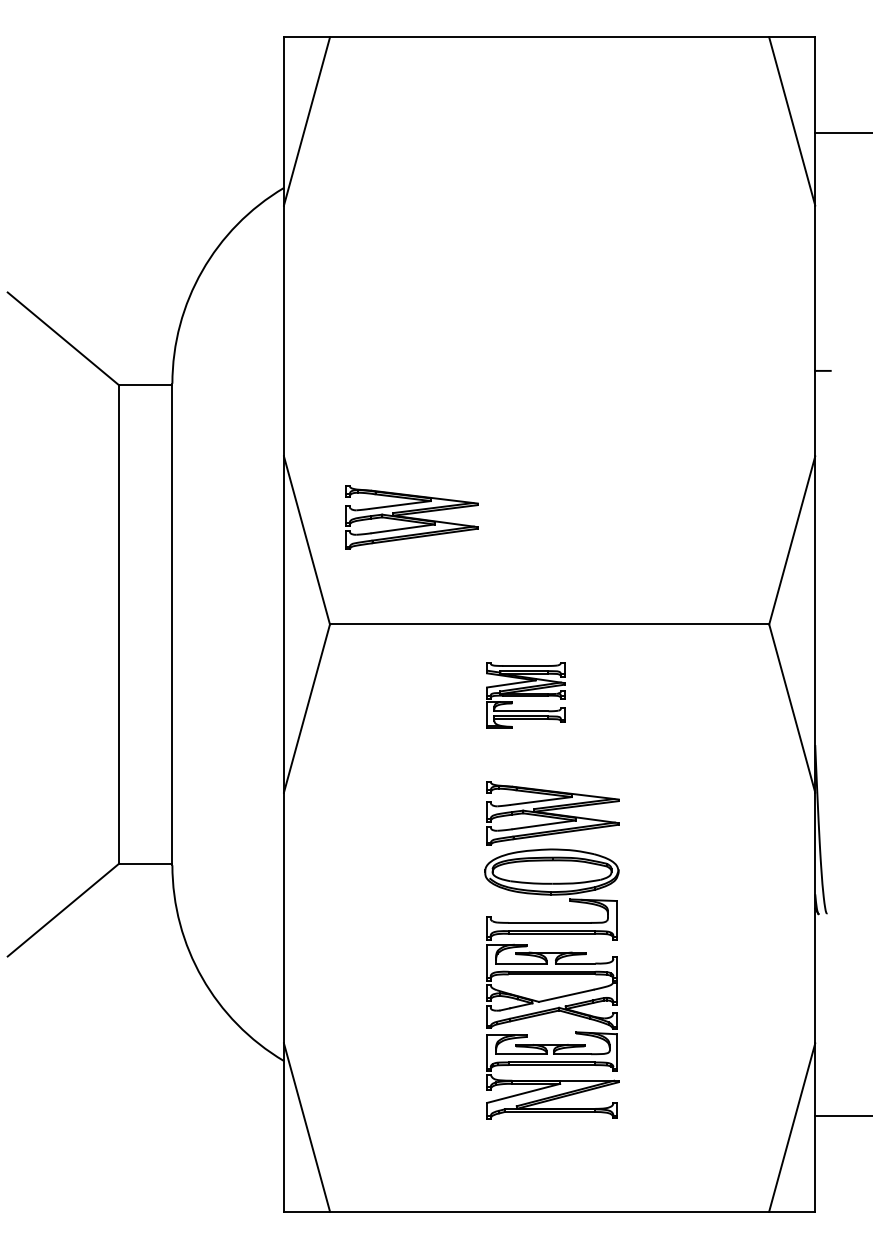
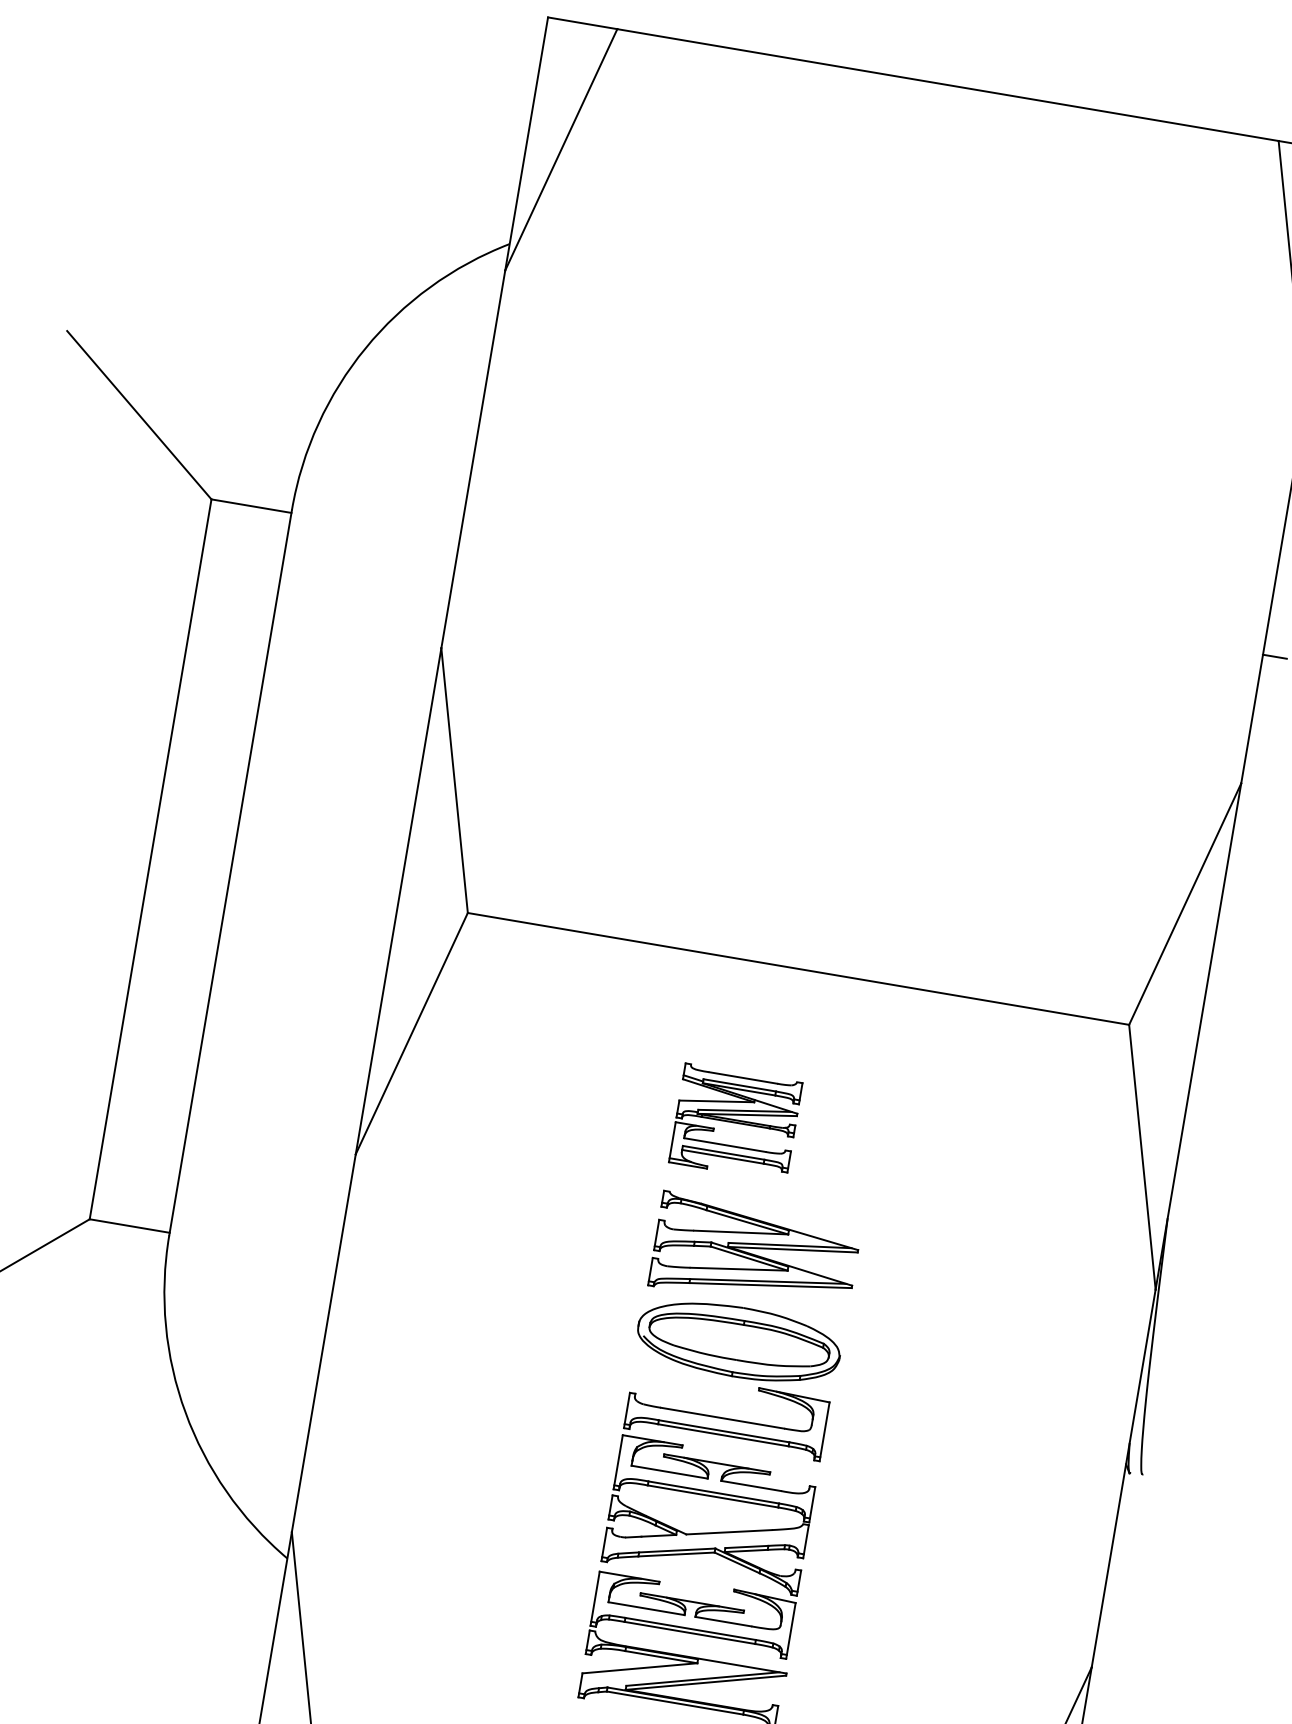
part: (411, 517) -> (617, 772), removed
part: (525, 695) -> (735, 1122), moved

